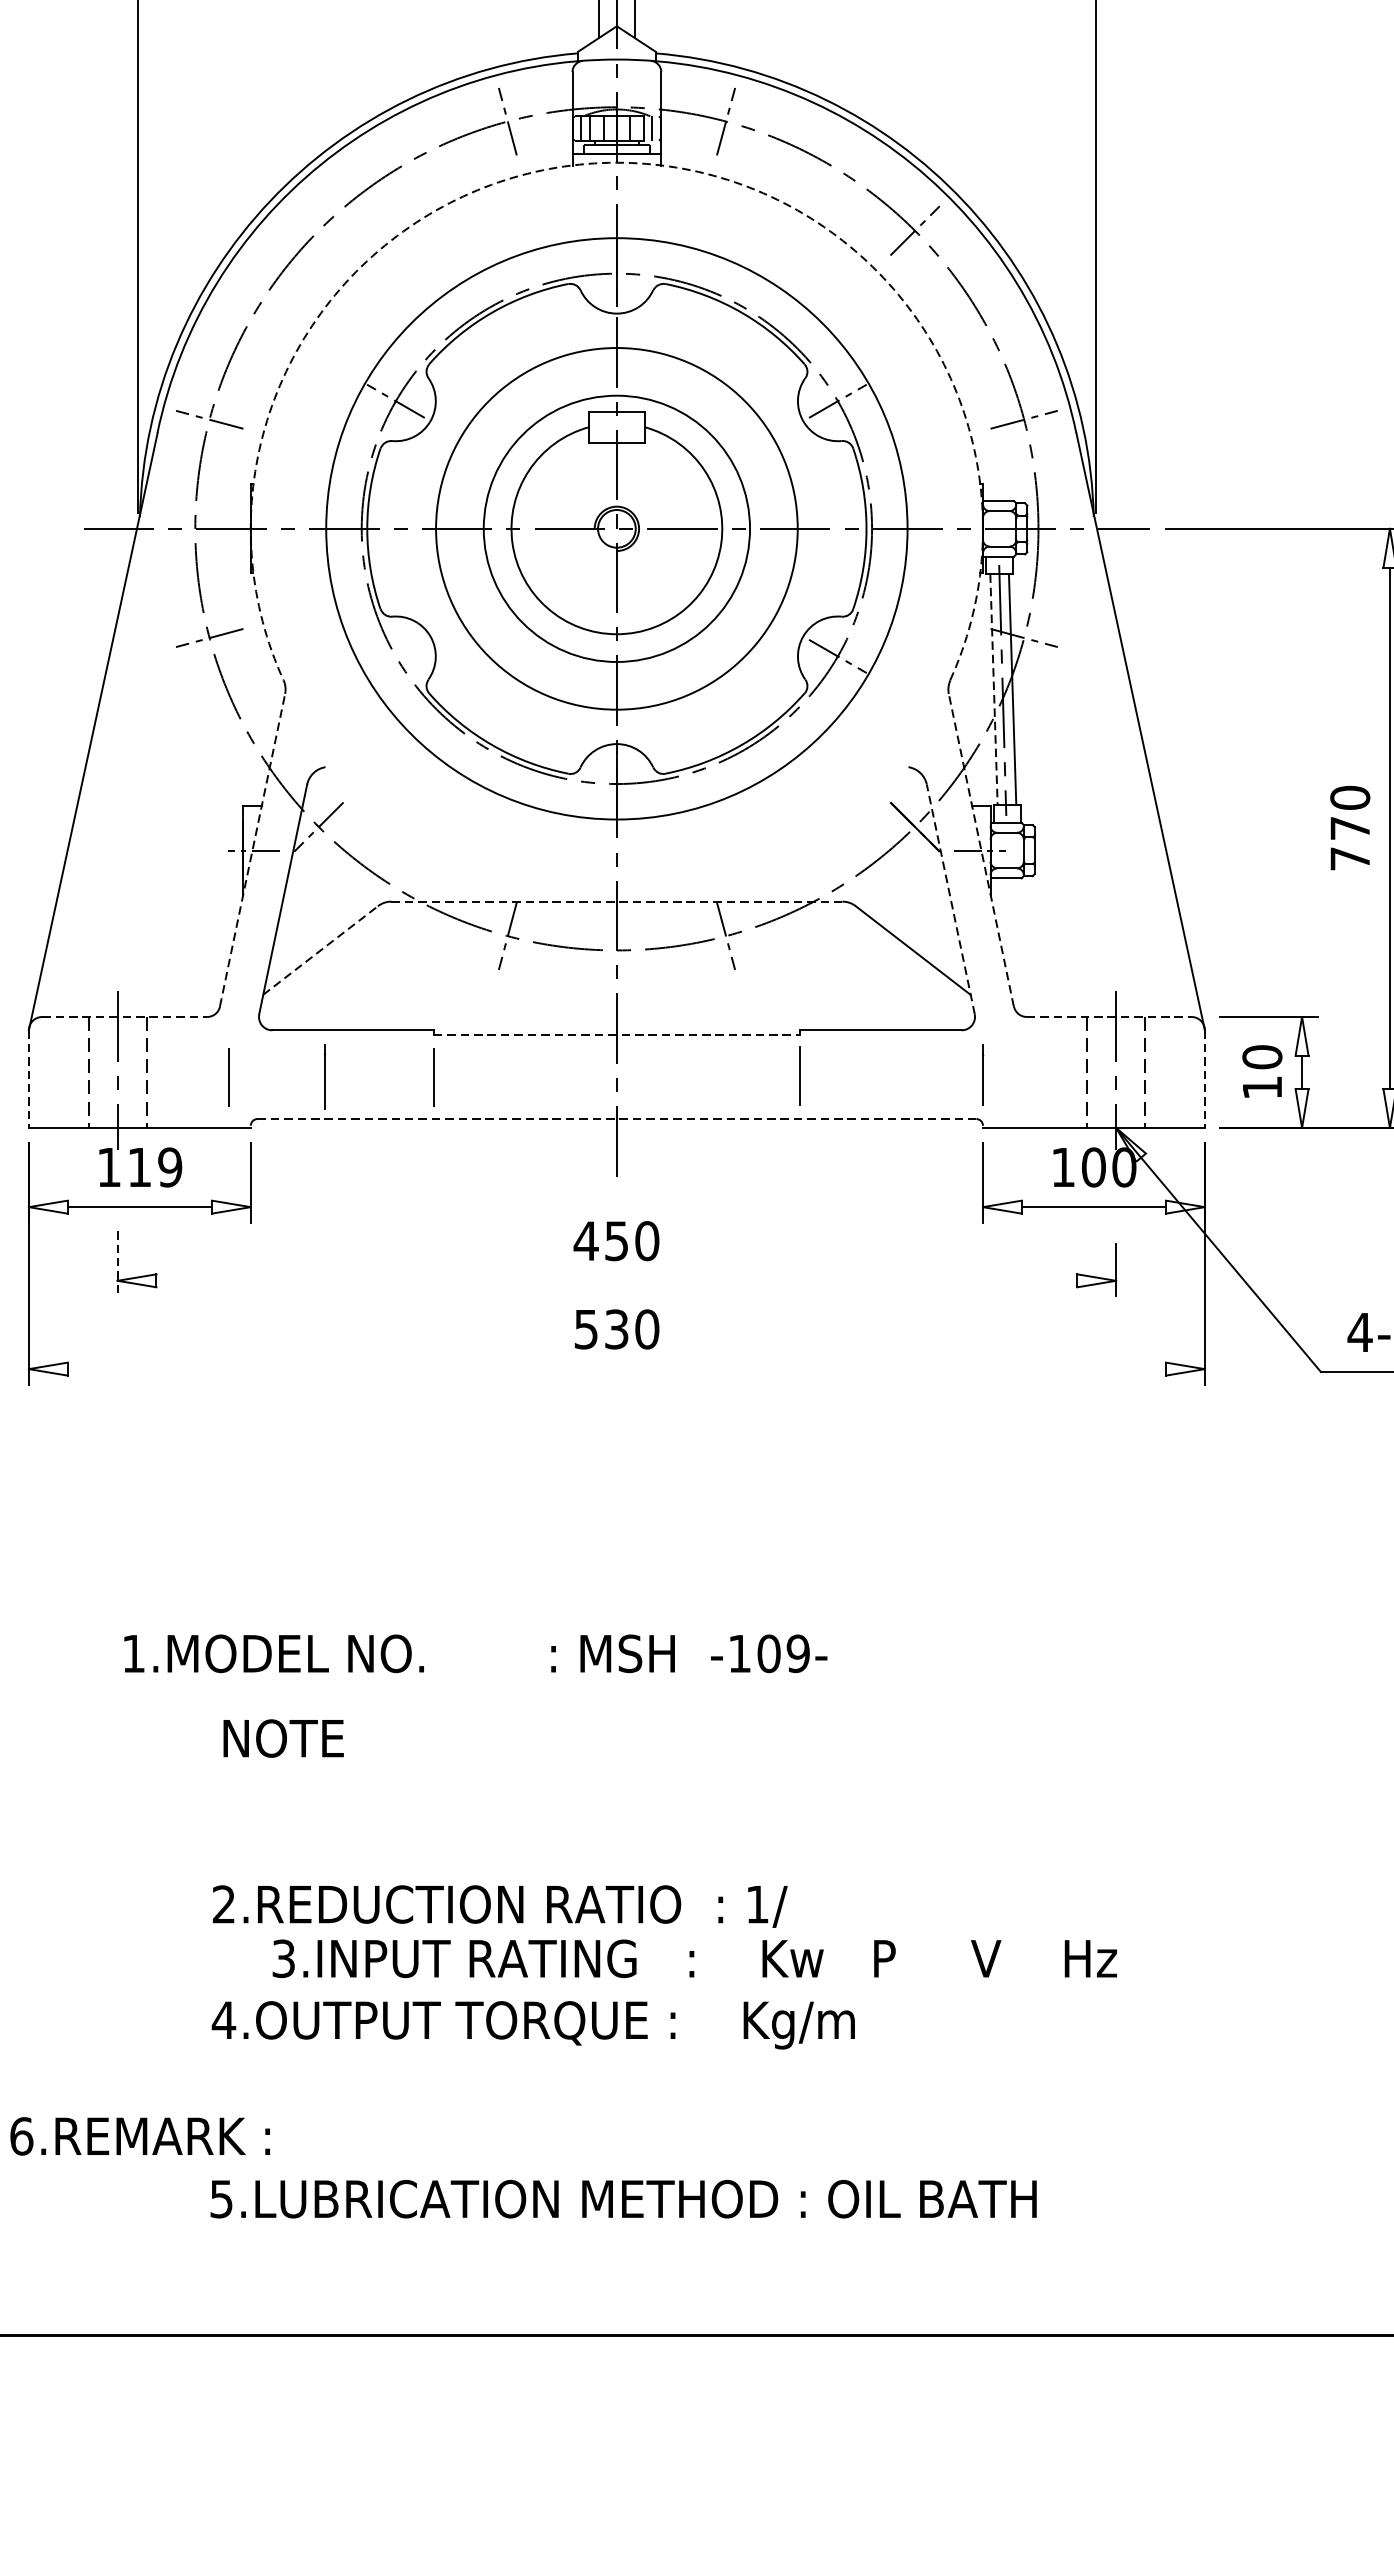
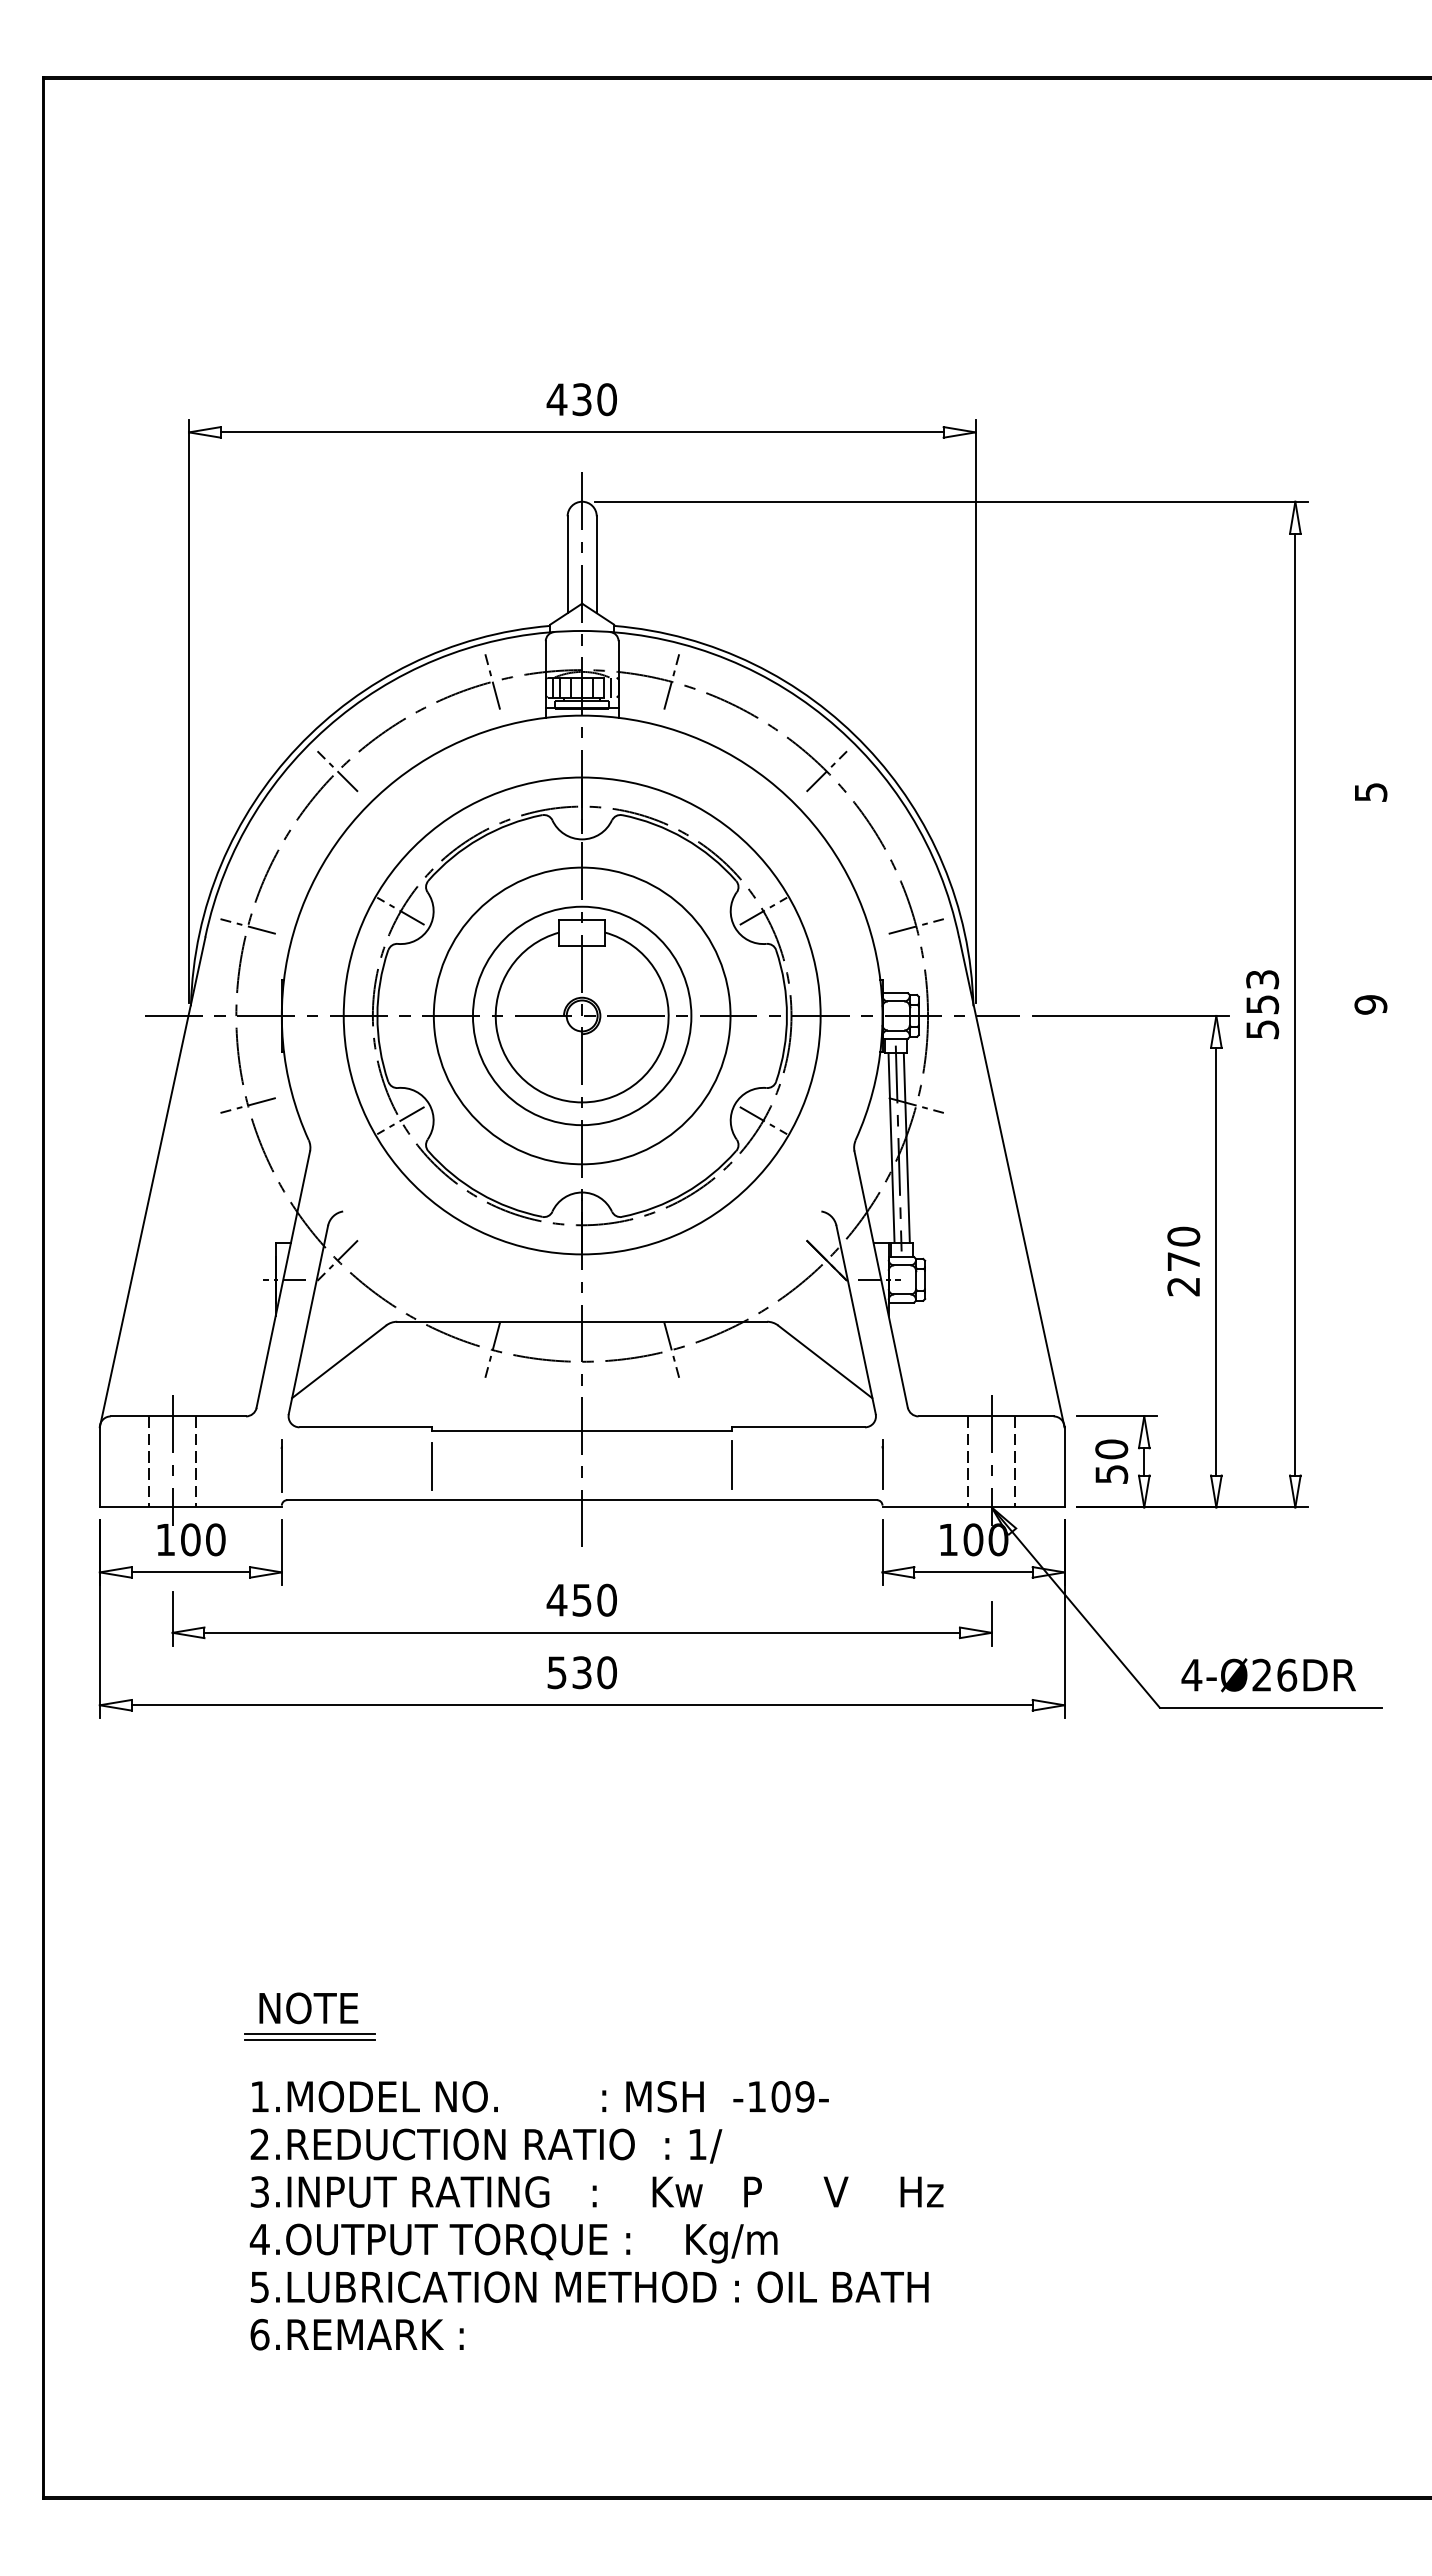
arc: (617, 162) -> (582, 715), dashed -> solid
line: (318, 230) -> (337, 771), added
line: (395, 656) -> (400, 1120), added
line: (993, 689) -> (891, 1147), dashed -> solid
line: (252, 850) -> (283, 1279), dashed -> solid
line: (981, 850) -> (881, 1279), dashed -> solid
text: (1349, 858) -> (1183, 1286), 770 -> 270
line: (951, 898) -> (856, 1319), dashed -> solid
line: (617, 901) -> (582, 1321), dashed -> solid
line: (321, 950) -> (339, 1361), dashed -> solid
line: (124, 1017) -> (178, 1416), dashed -> solid
line: (1109, 1017) -> (986, 1416), dashed -> solid
line: (617, 1034) -> (582, 1430), dashed -> solid
line: (324, 1076) -> (281, 1465), moved
line: (228, 1078) -> (263, 1466), removed
line: (28, 1079) -> (99, 1467), dashed -> solid
line: (1204, 1079) -> (1064, 1467), dashed -> solid
text: (1262, 1087) -> (1111, 1474), 10 -> 50
line: (617, 1119) -> (582, 1500), dashed -> solid
text: (155, 1167) -> (203, 1539), 119 -> 100
line: (117, 1263) -> (172, 1618), dashed -> solid
line: (616, 1280) -> (581, 1632), added
line: (616, 1369) -> (581, 1705), added
text: (475, 1653) -> (540, 2096), moved
line: (284, 1770) -> (309, 2034), added
line: (284, 1777) -> (309, 2040), added
text: (694, 1958) -> (596, 2191), moved
text: (139, 2136) -> (356, 2334), moved
text: (623, 2198) -> (589, 2286), moved

